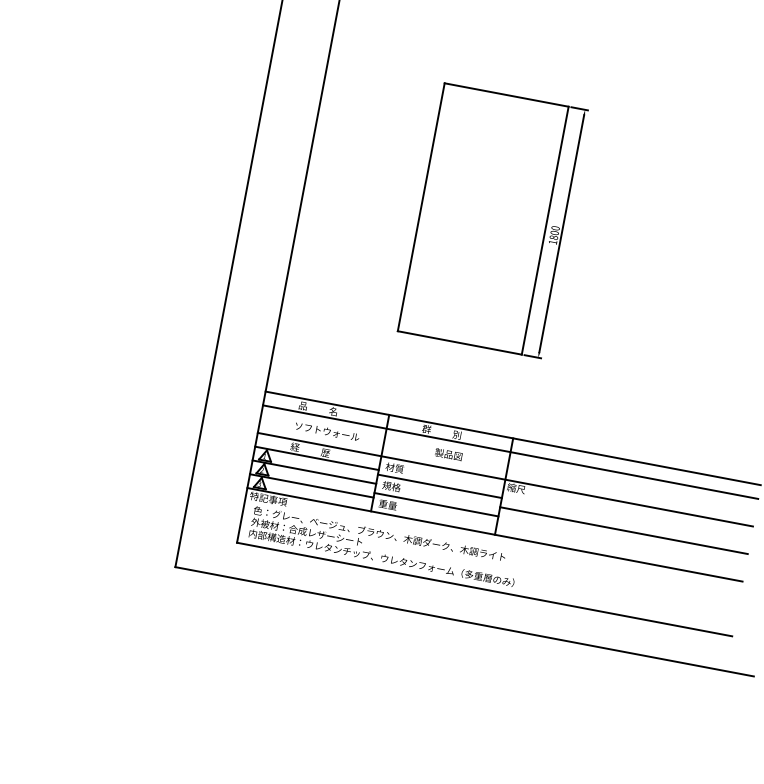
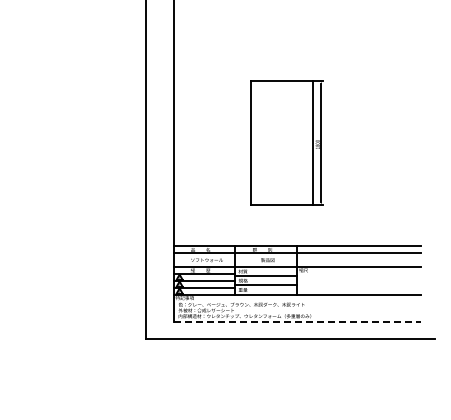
part: (492, 219) -> (286, 142), moved
line: (624, 529) -> (359, 280), removed
line: (484, 590) -> (297, 322), solid -> dashed

